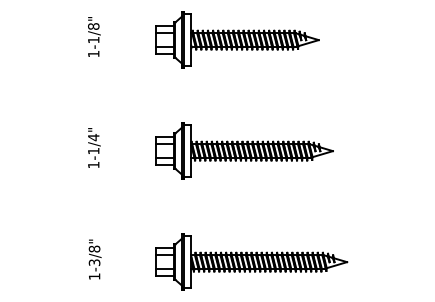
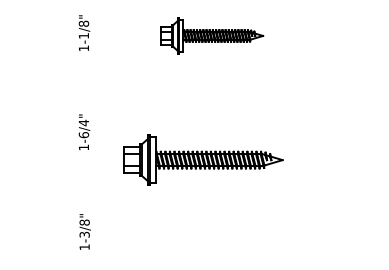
part: (236, 39) -> (211, 35), size x0.7
part: (244, 150) -> (203, 159), moved
text: (93, 151) -> (83, 135), 1-1/4" -> 1-6/4"
part: (251, 261) -> (224, 233), removed

